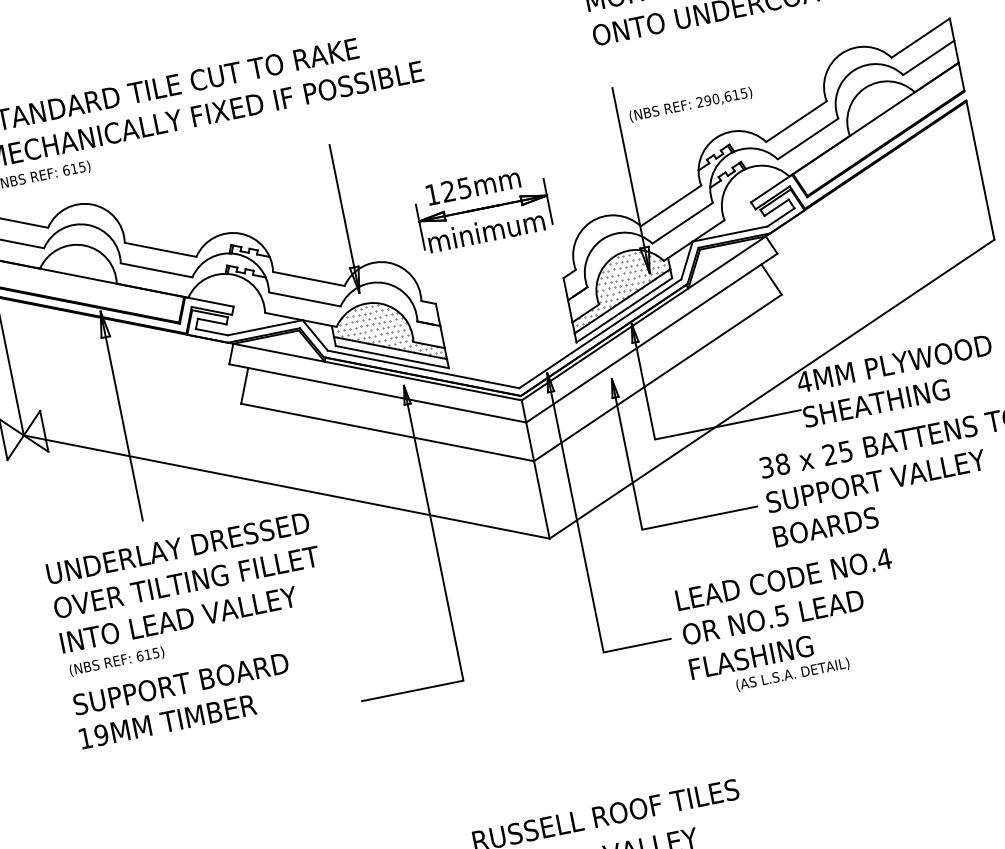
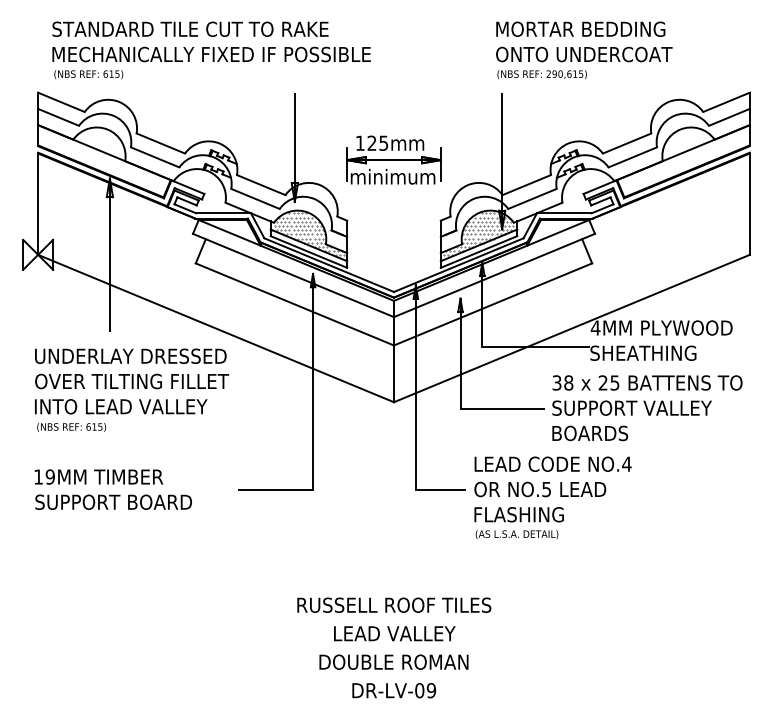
text: (689, 104) -> (541, 74), moved
text: (792, 674) -> (516, 534), moved
text: (180, 682) -> (113, 501), moved

